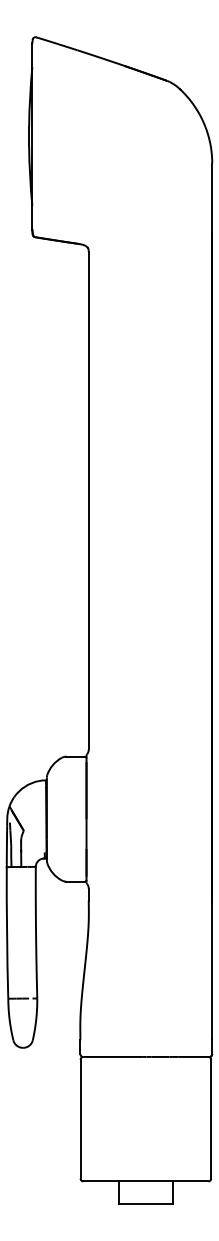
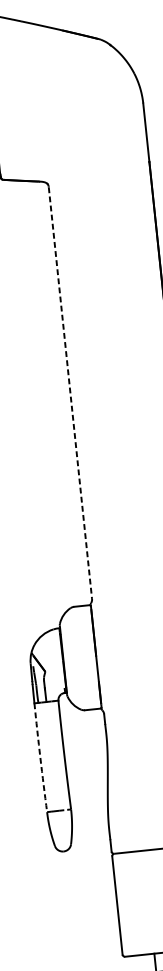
line: (88, 500) -> (70, 393), solid -> dashed
arc: (7, 932) -> (40, 757), solid -> dashed

